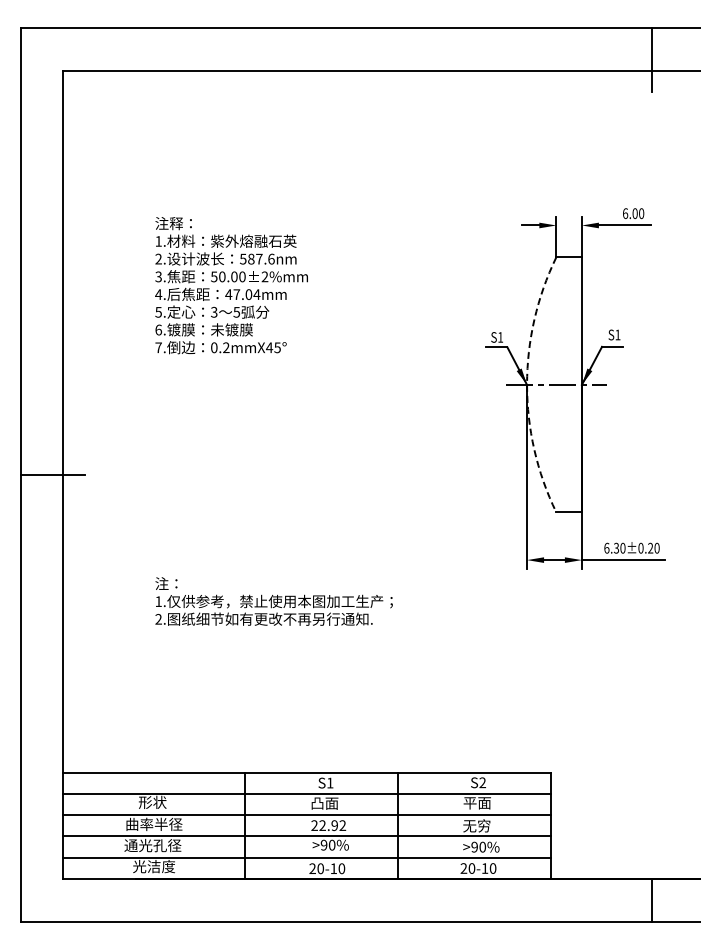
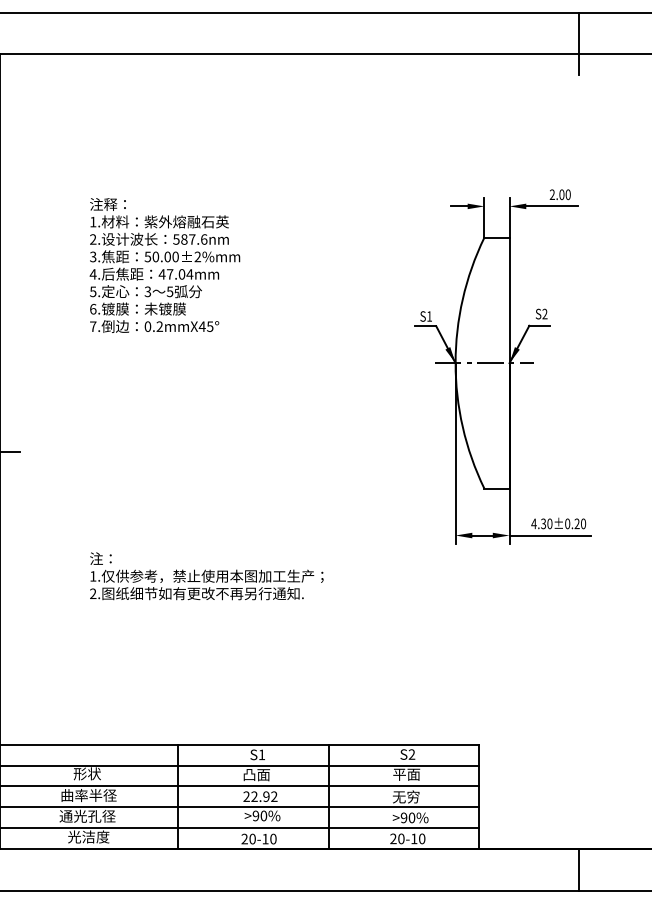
text: (625, 213) -> (552, 194), 6.00 -> 2.00
text: (617, 334) -> (544, 313), S1 -> S2
arc: (527, 384) -> (456, 362), dashed -> solid
text: (606, 547) -> (533, 523), 6.30±0.20 -> 4.30±0.20

